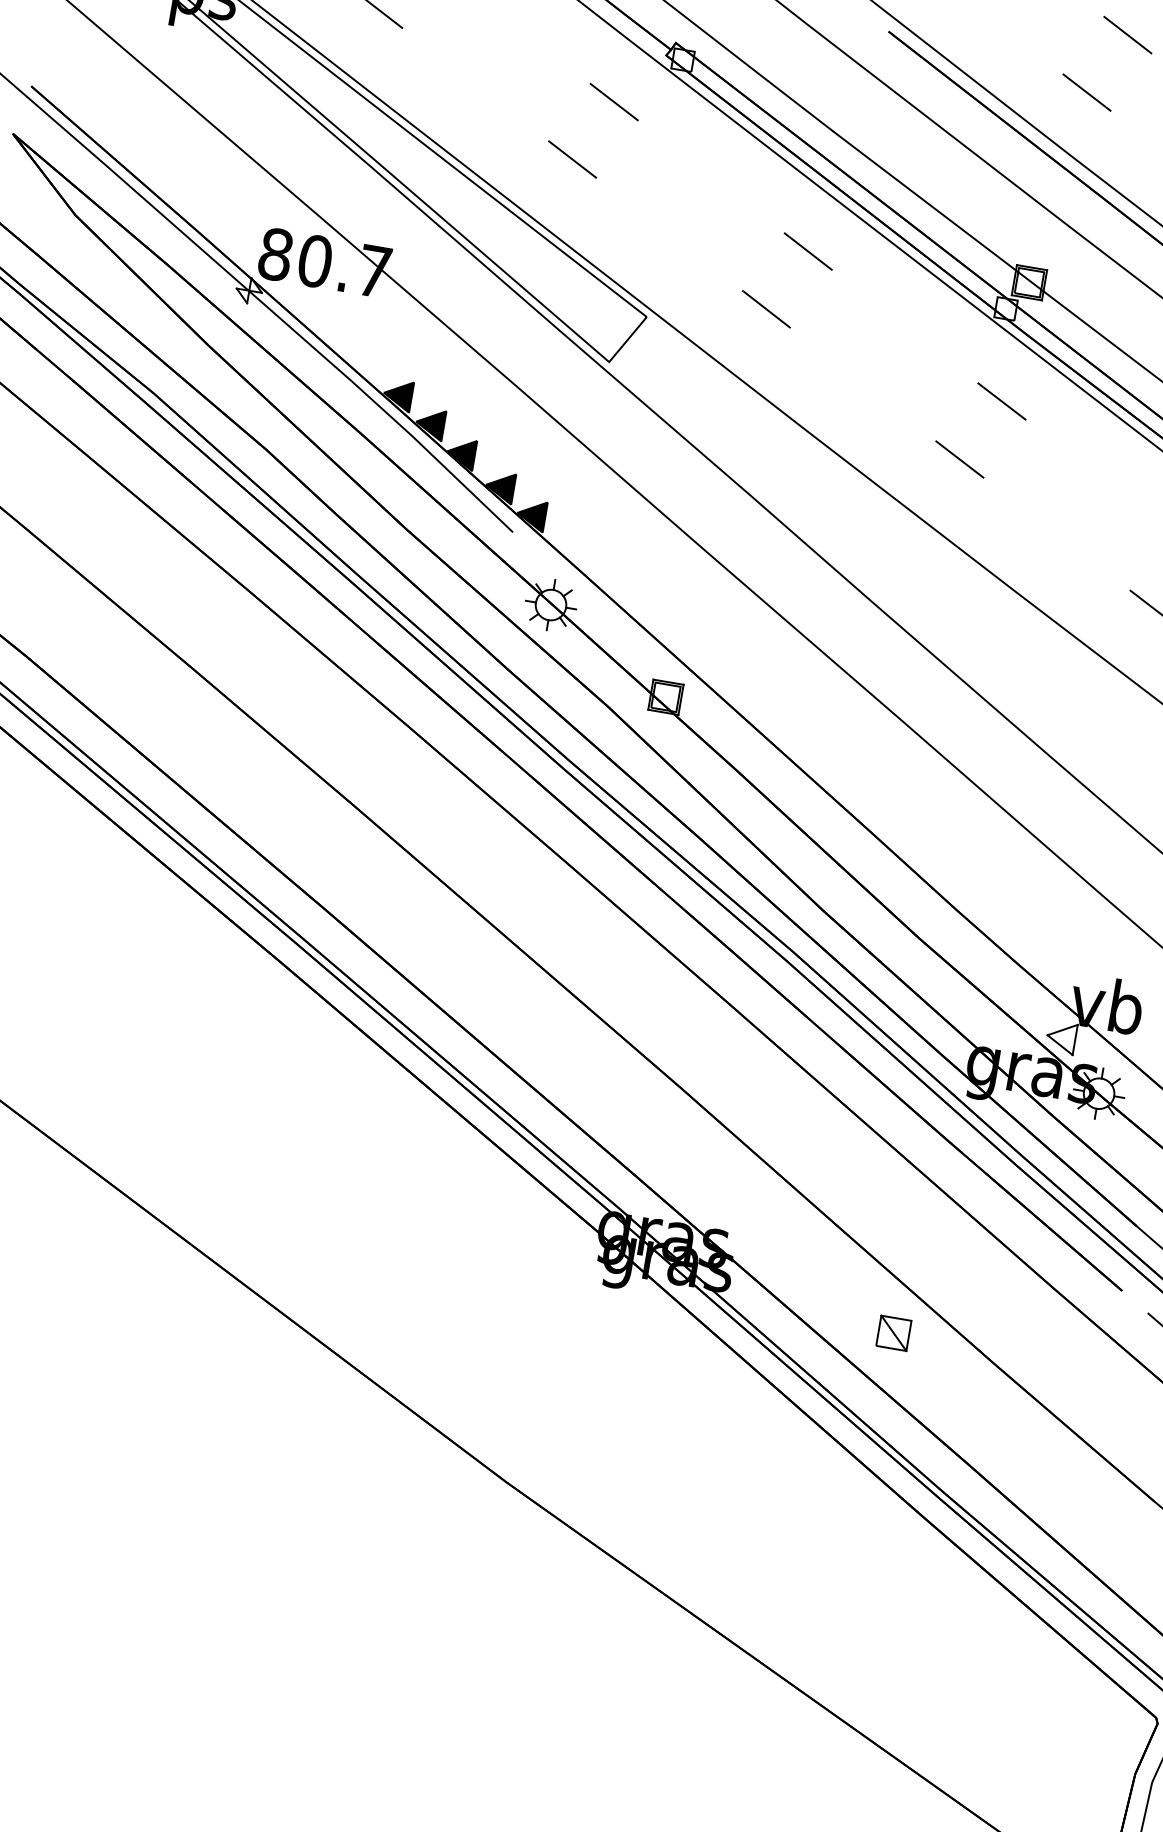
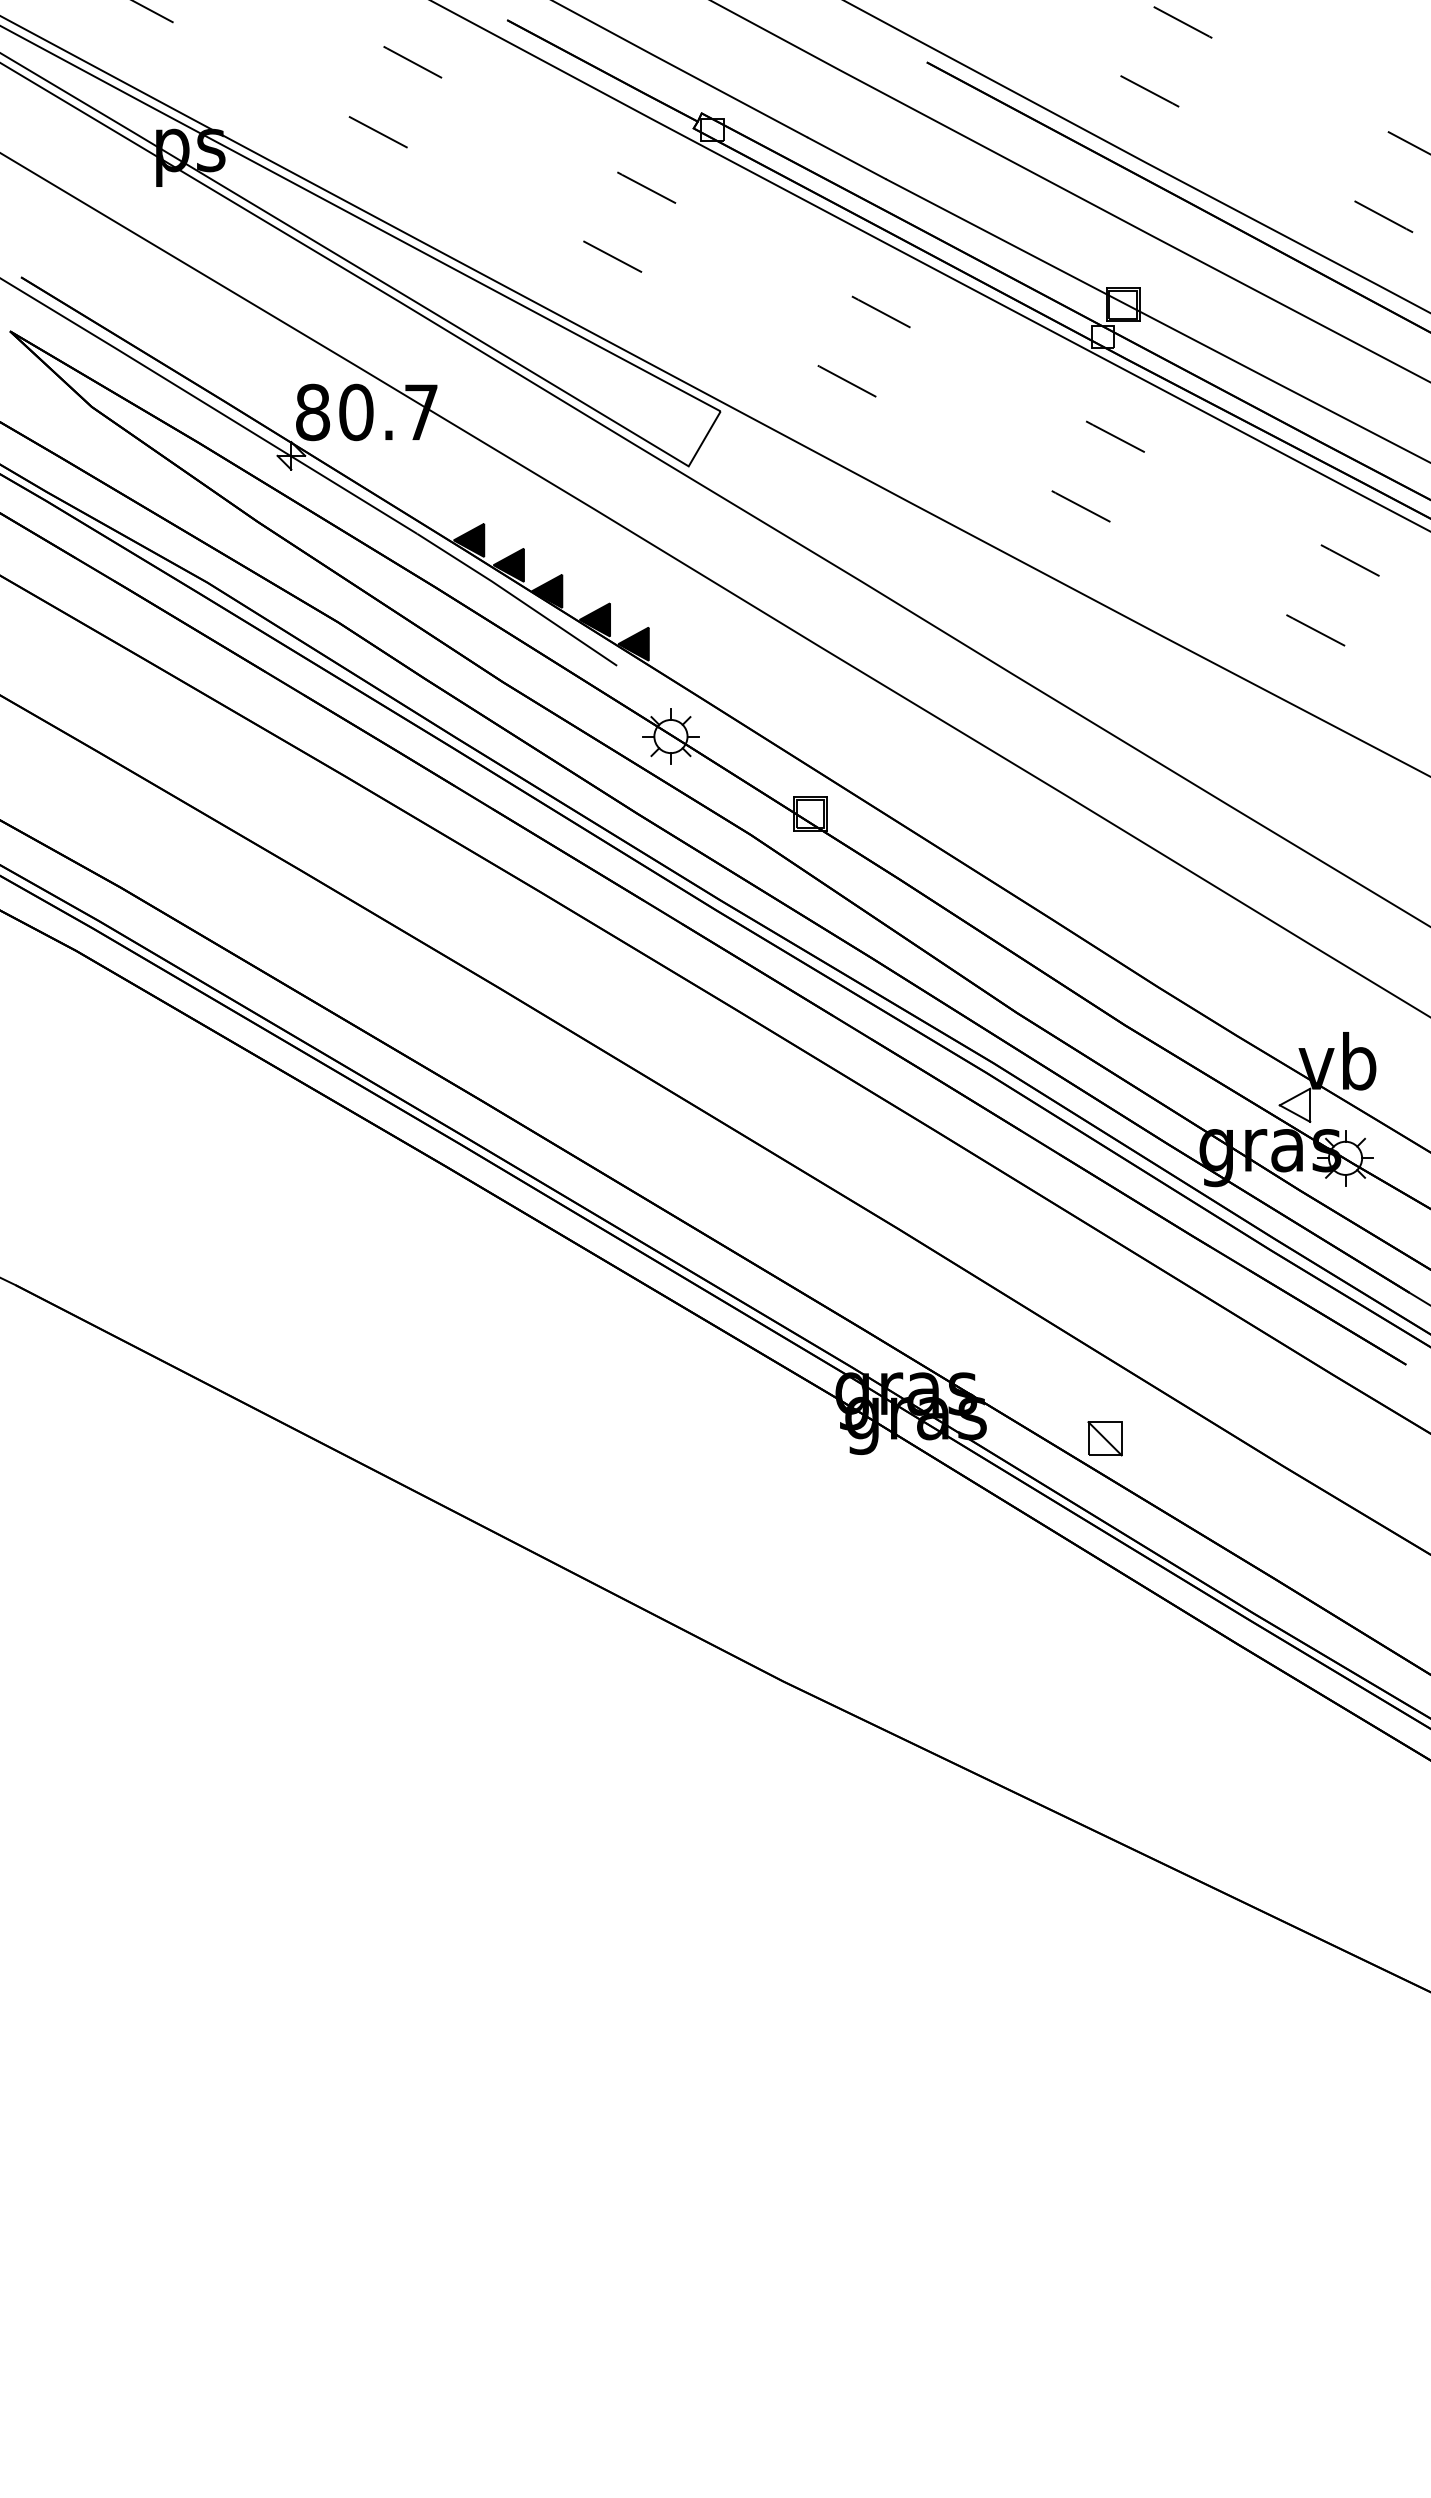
part: (893, 1333) -> (1104, 1438), moved

